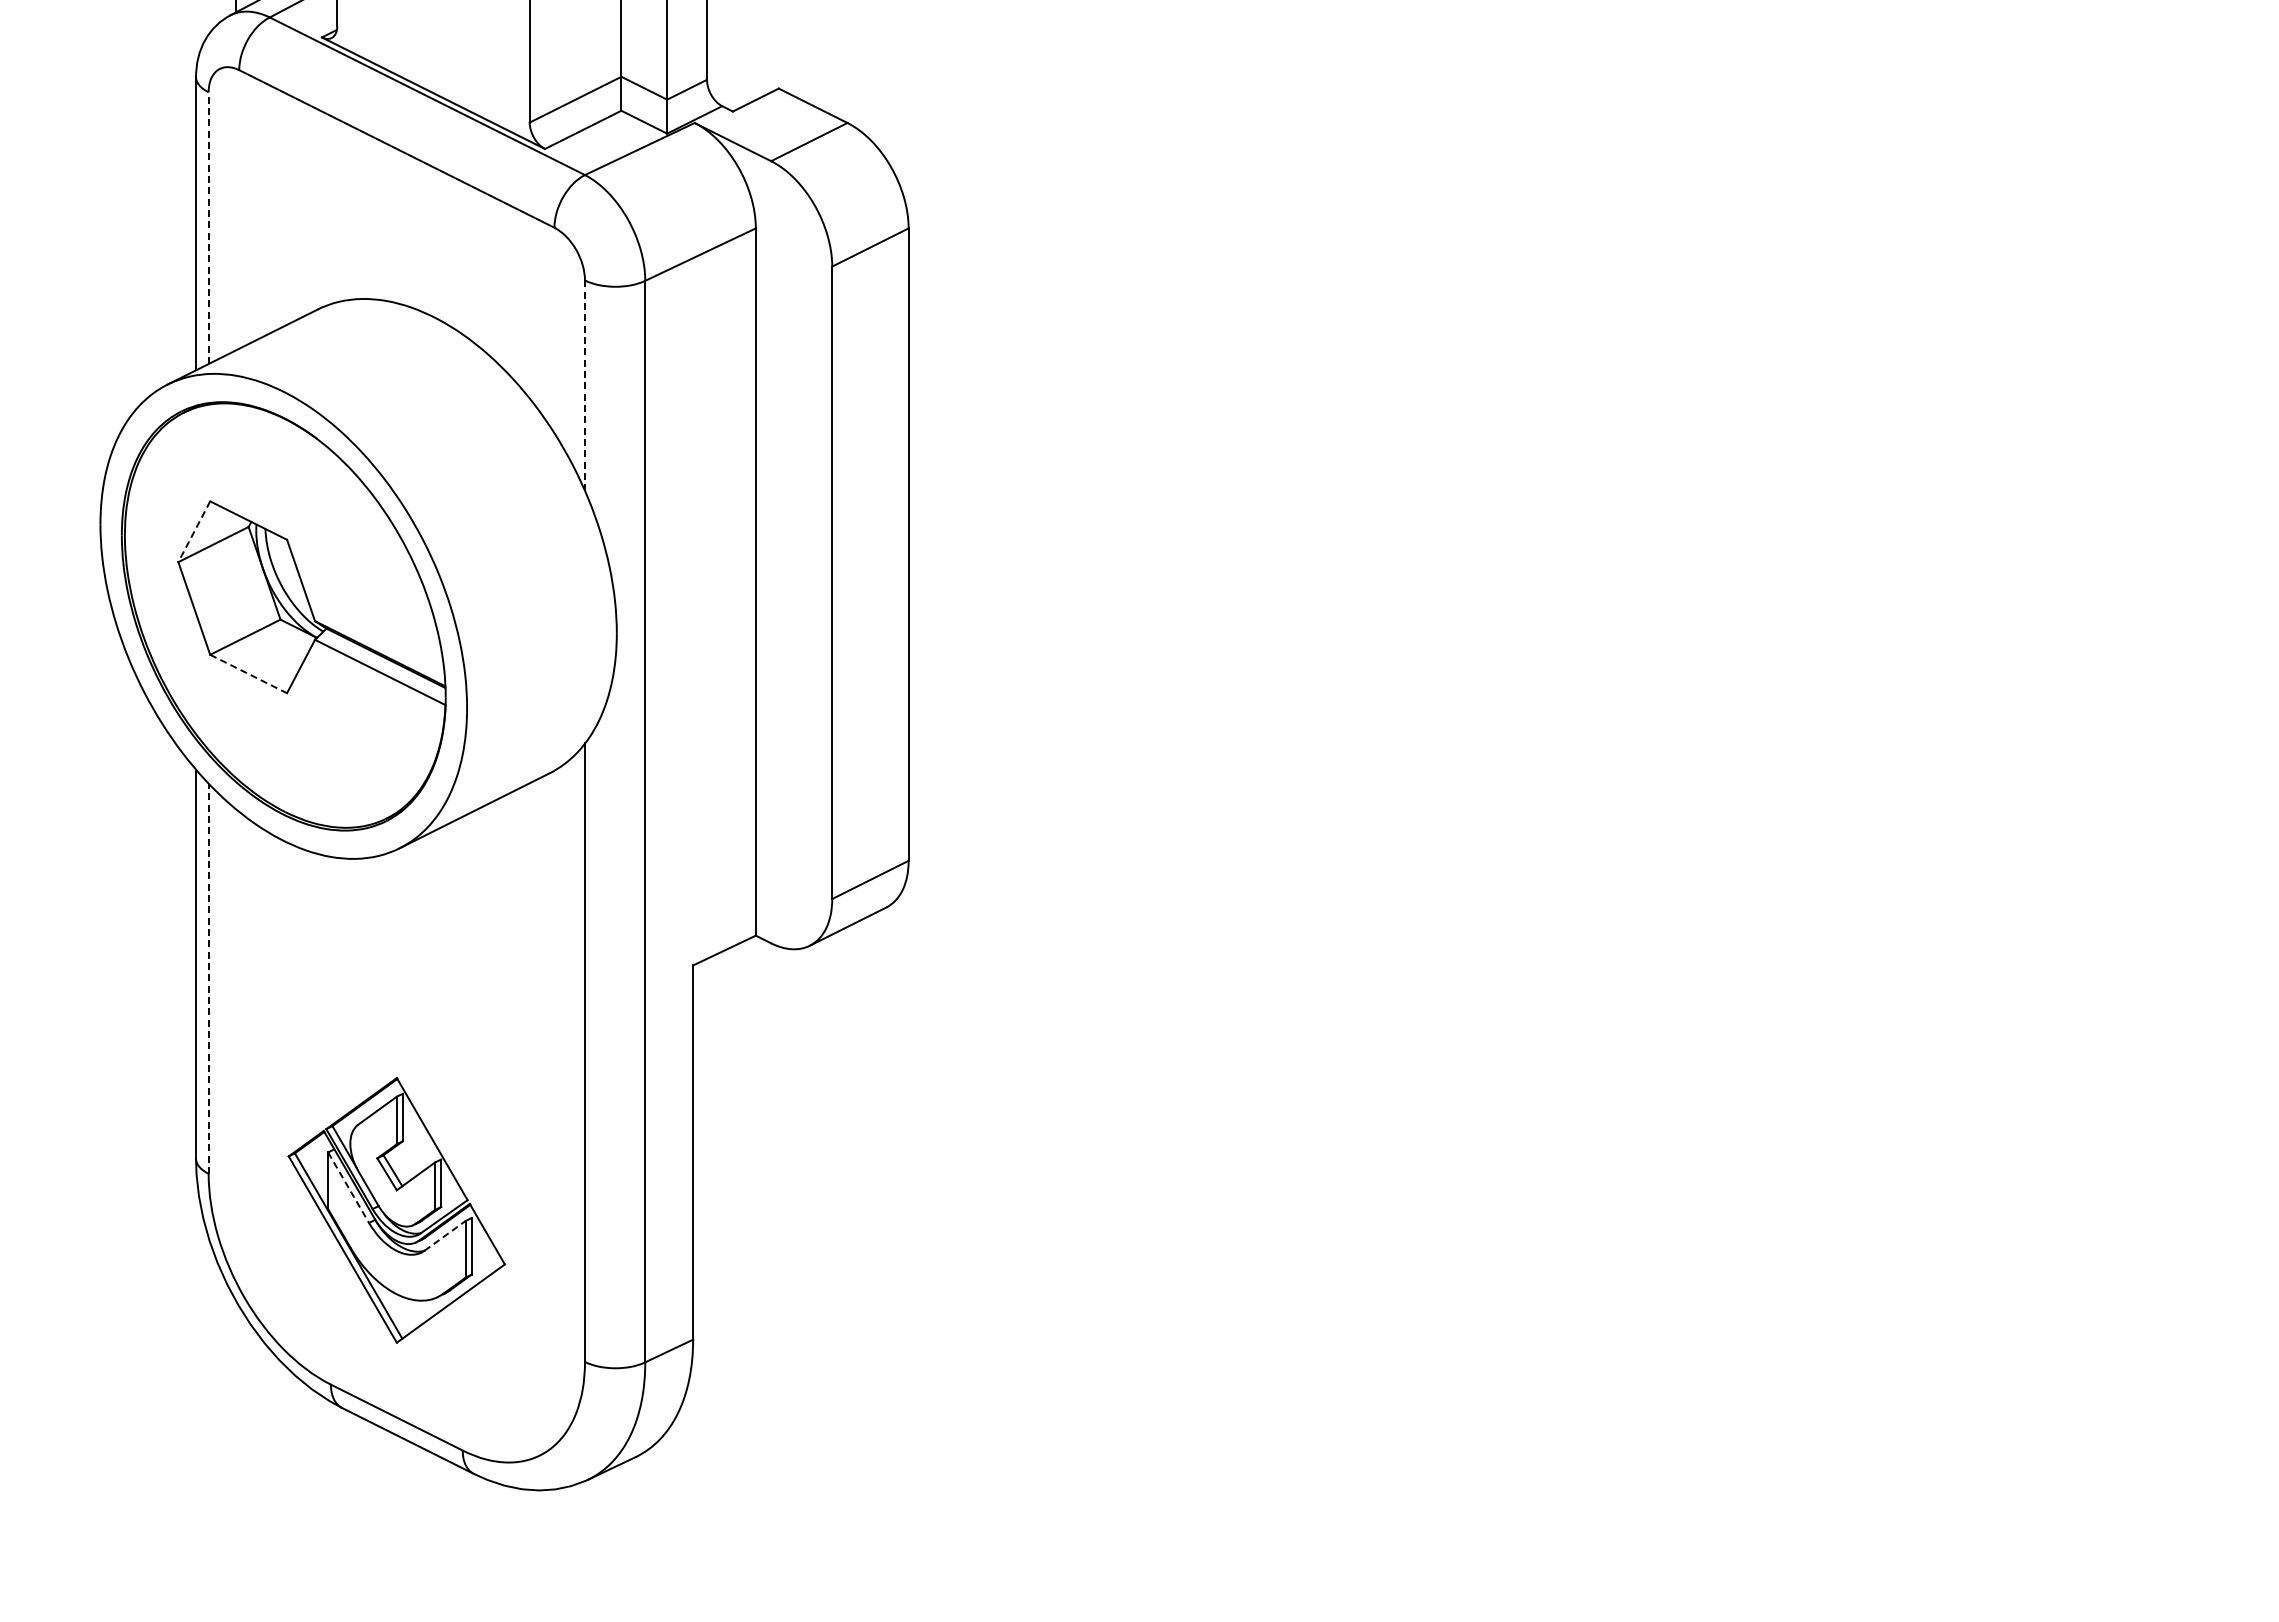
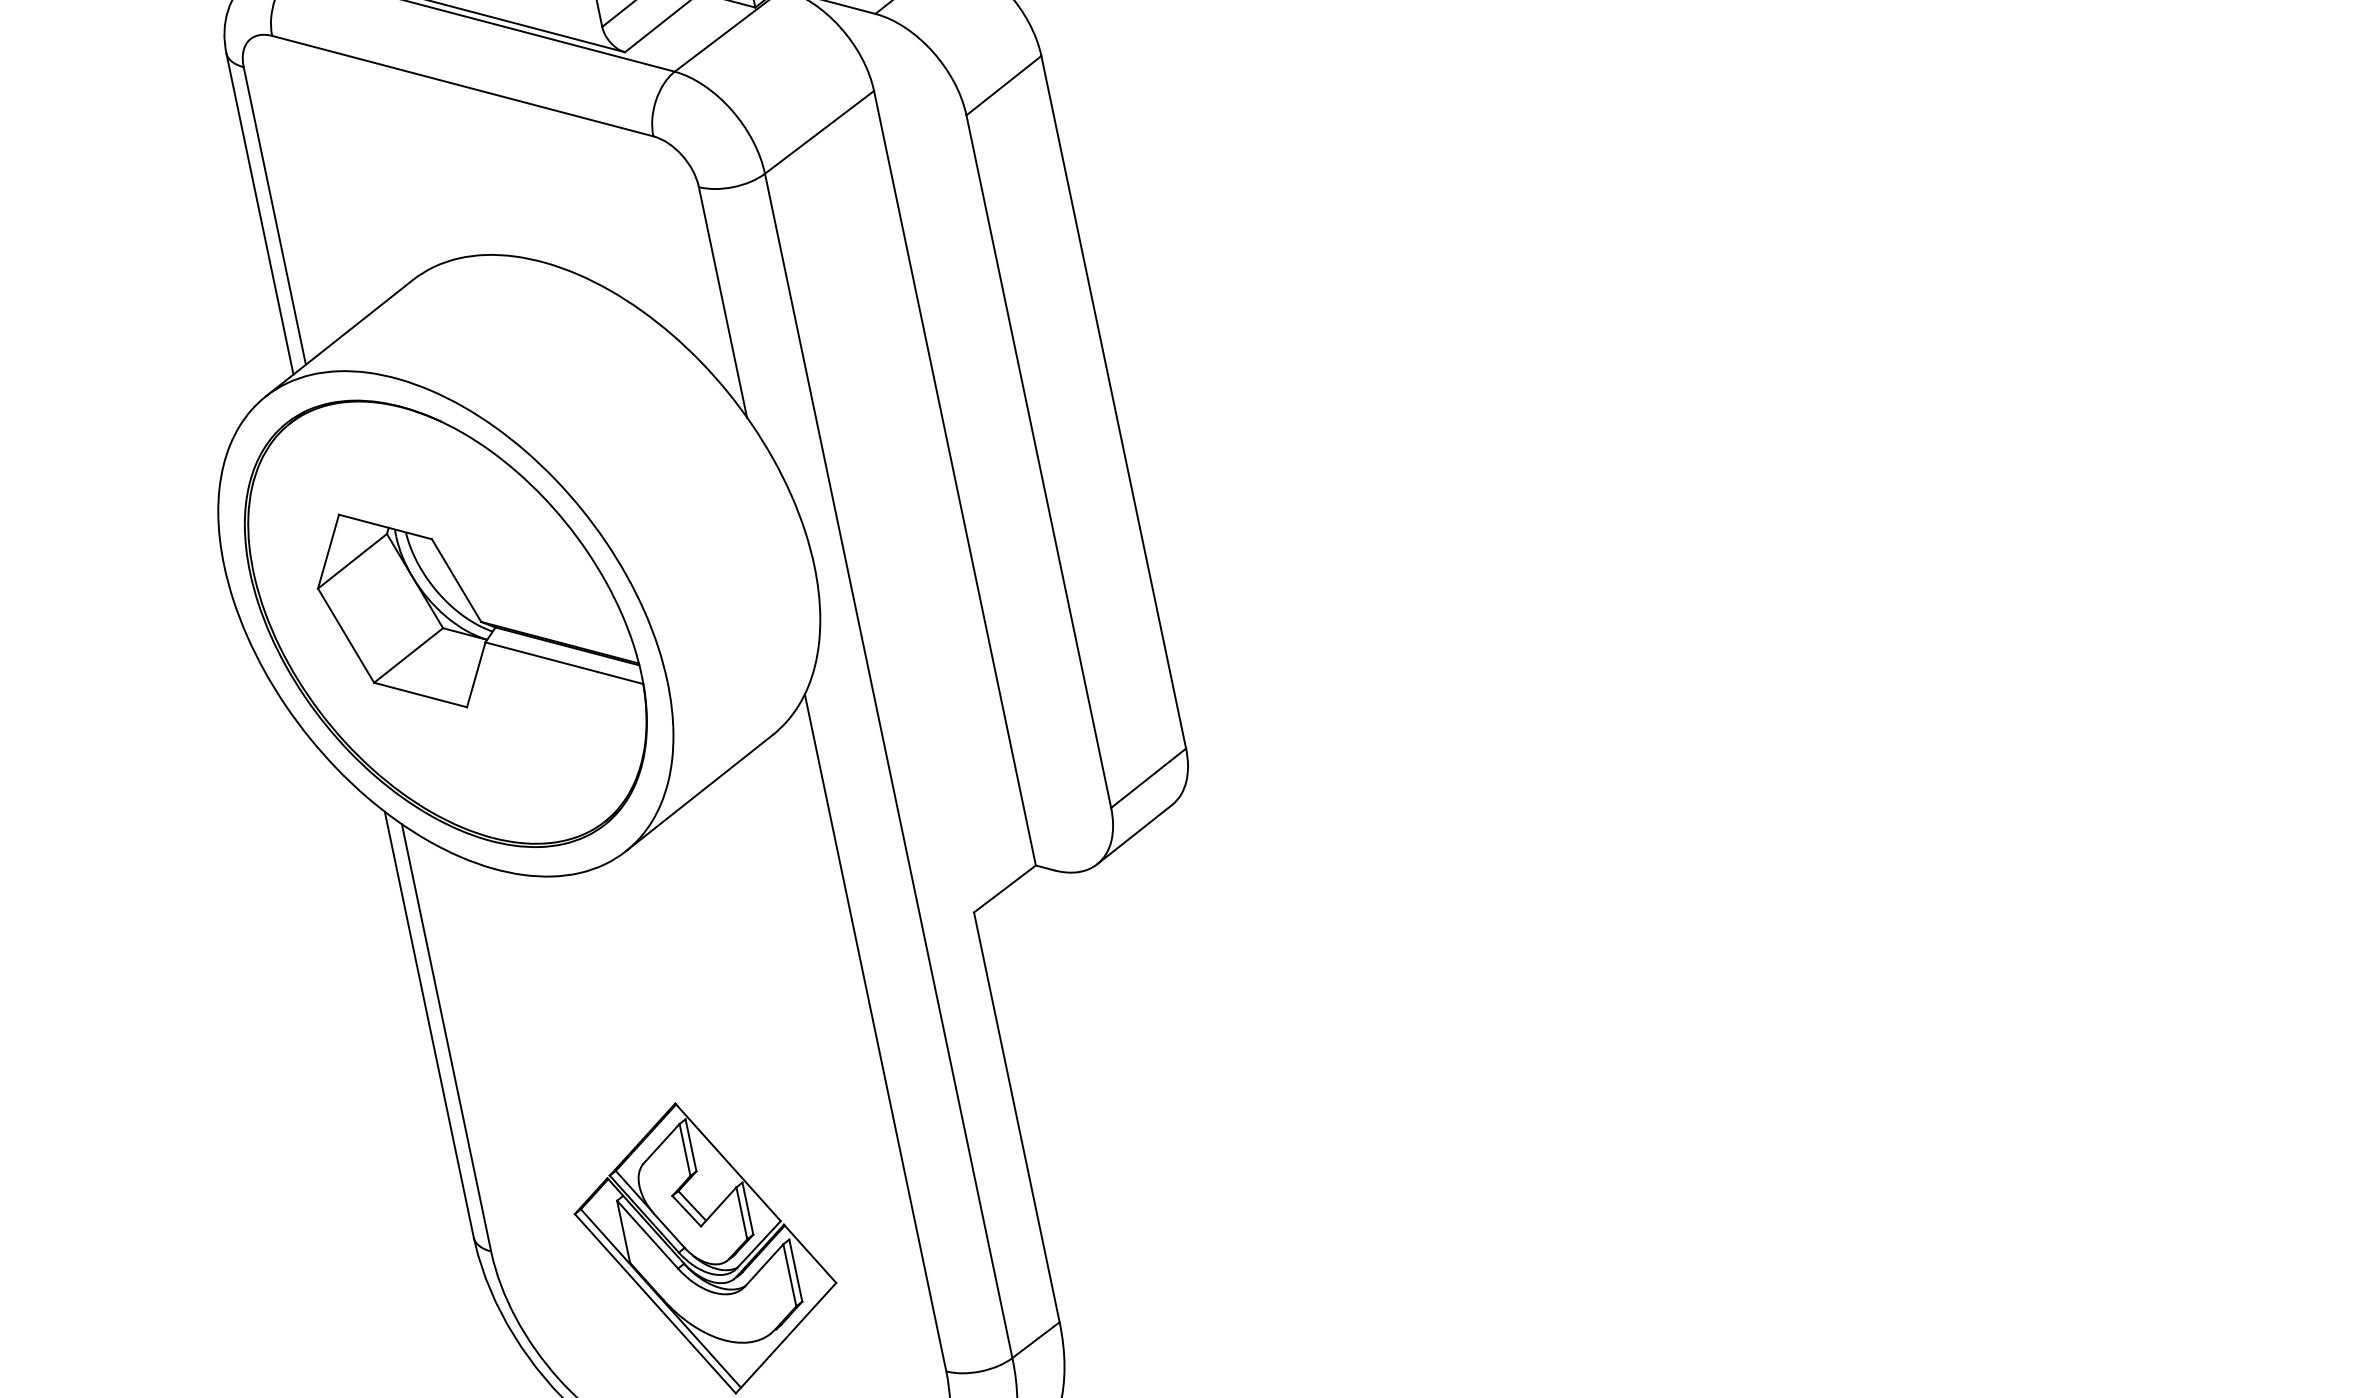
line: (208, 228) -> (274, 216), dashed -> solid
line: (584, 386) -> (722, 303), dashed -> solid
line: (194, 532) -> (328, 552), dashed -> solid
line: (248, 674) -> (420, 695), dashed -> solid
line: (208, 978) -> (446, 1037), dashed -> solid
line: (348, 1187) -> (647, 1234), dashed -> solid
line: (445, 1235) -> (764, 1264), dashed -> solid

